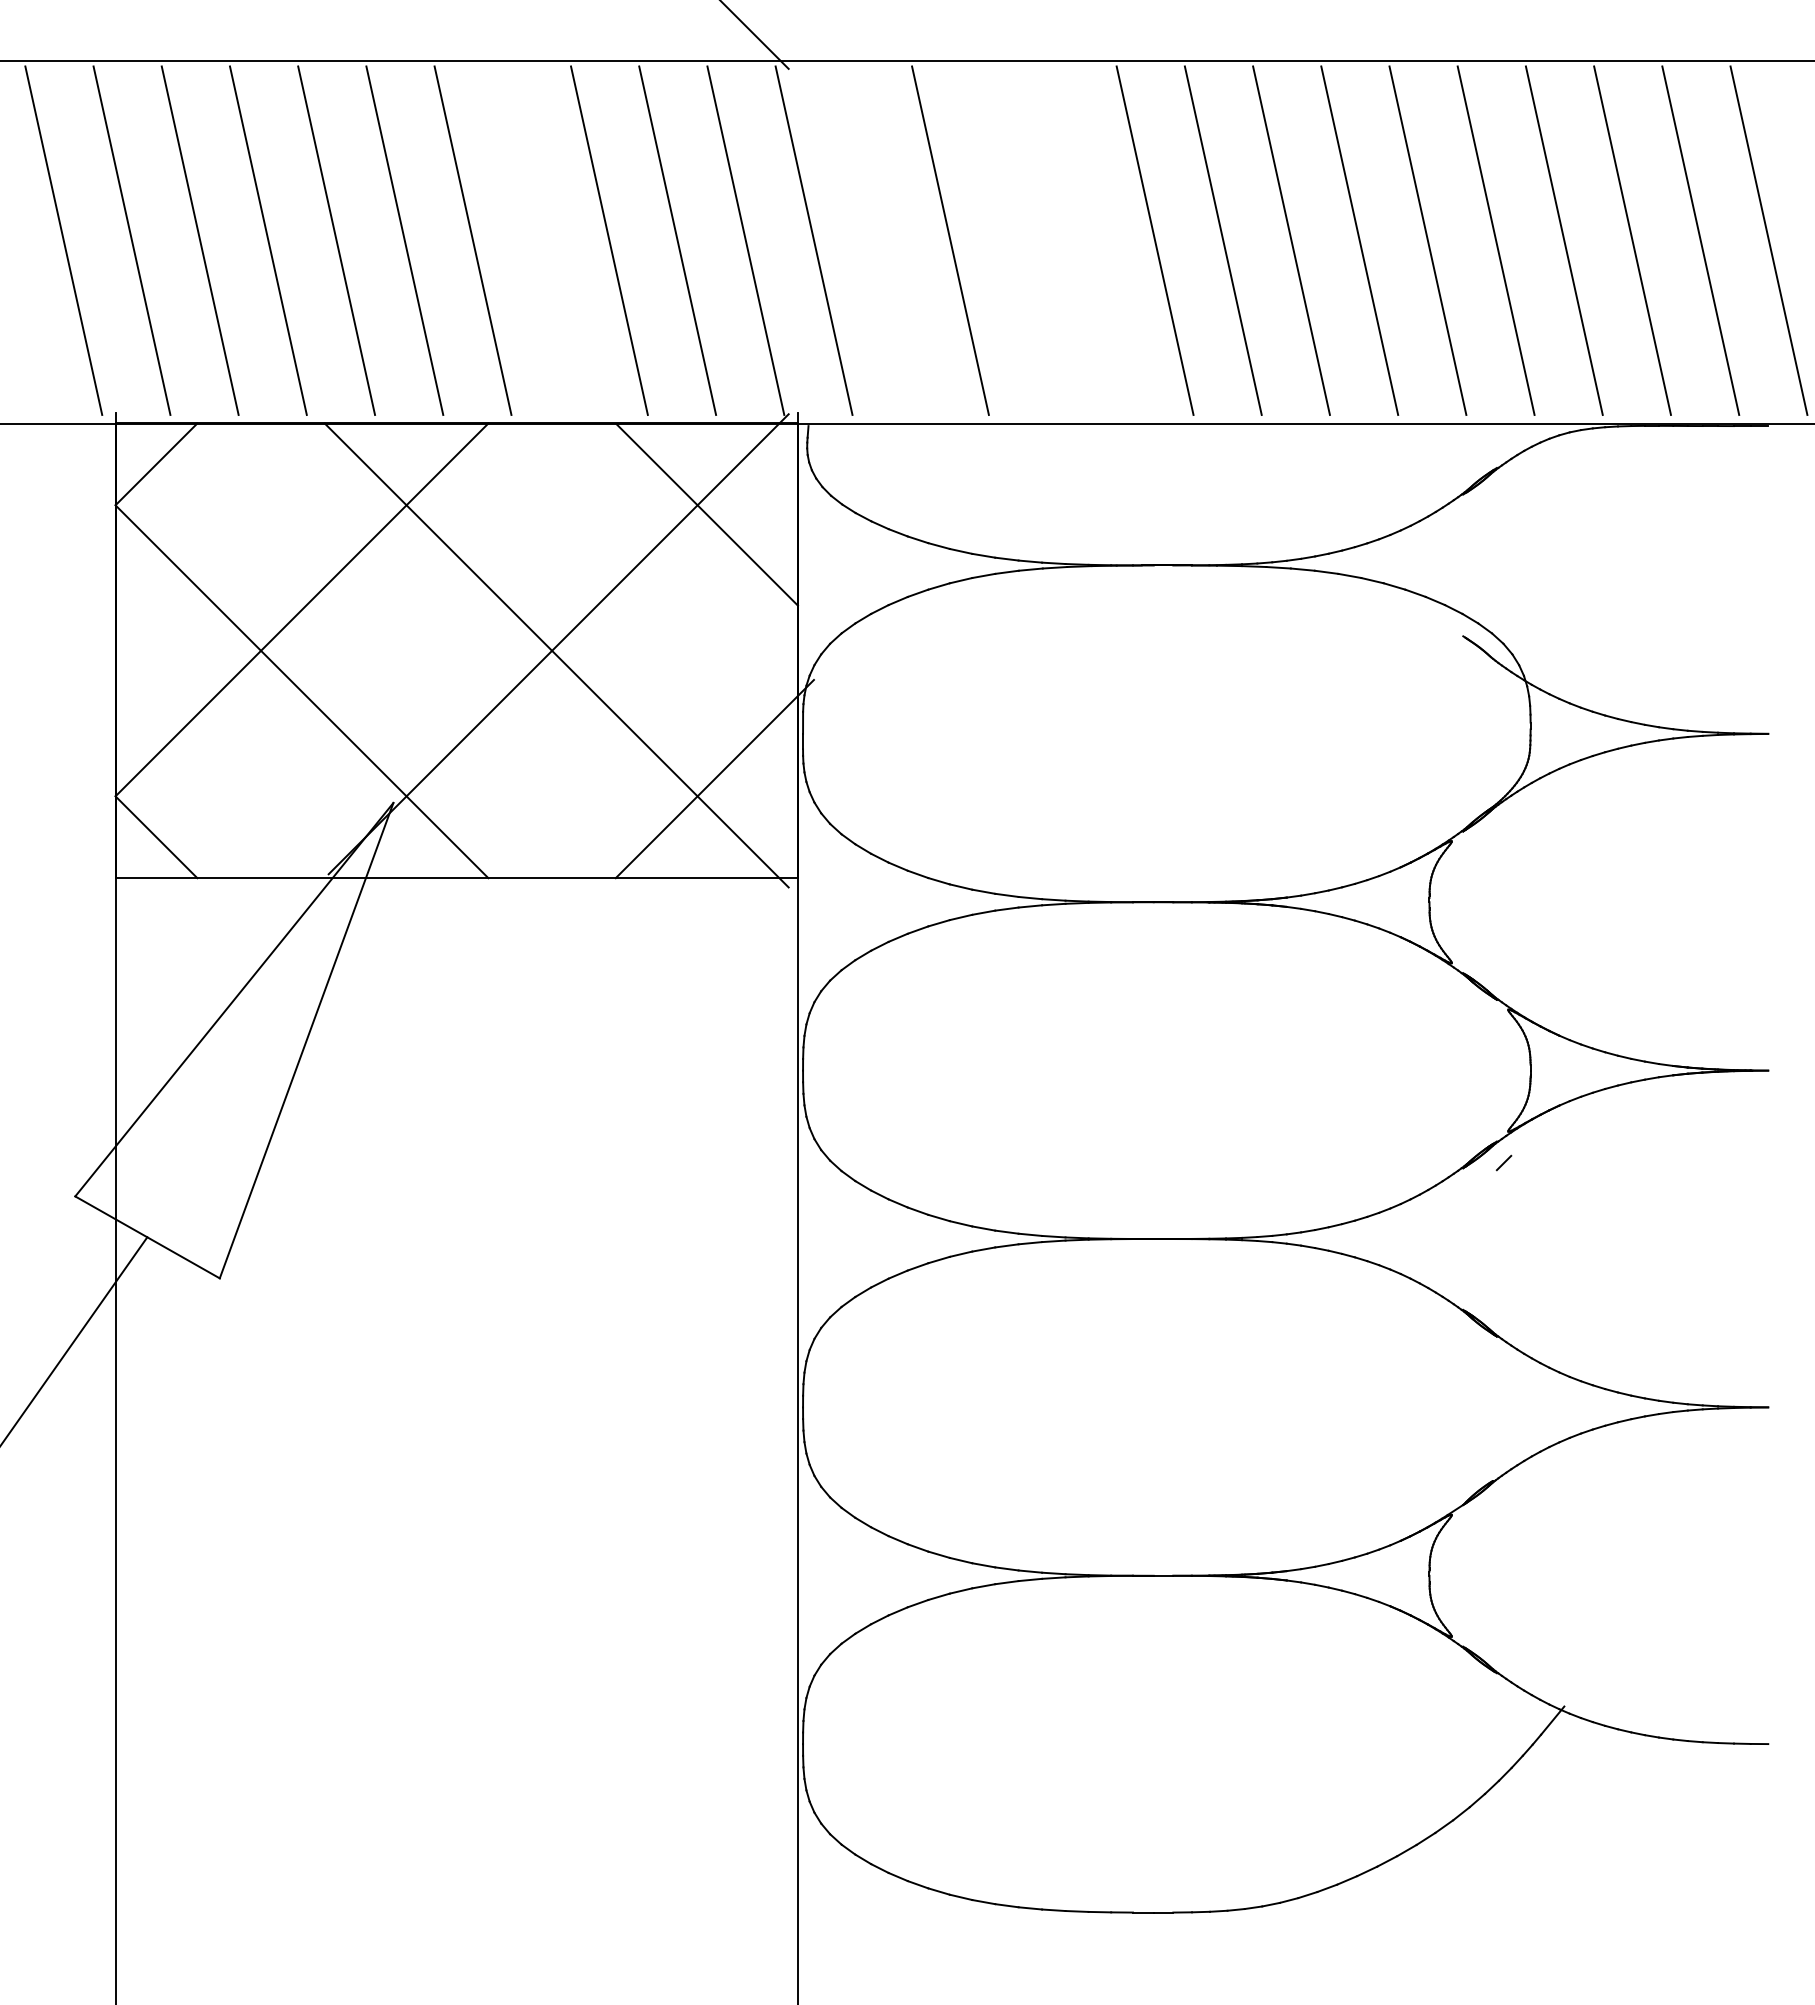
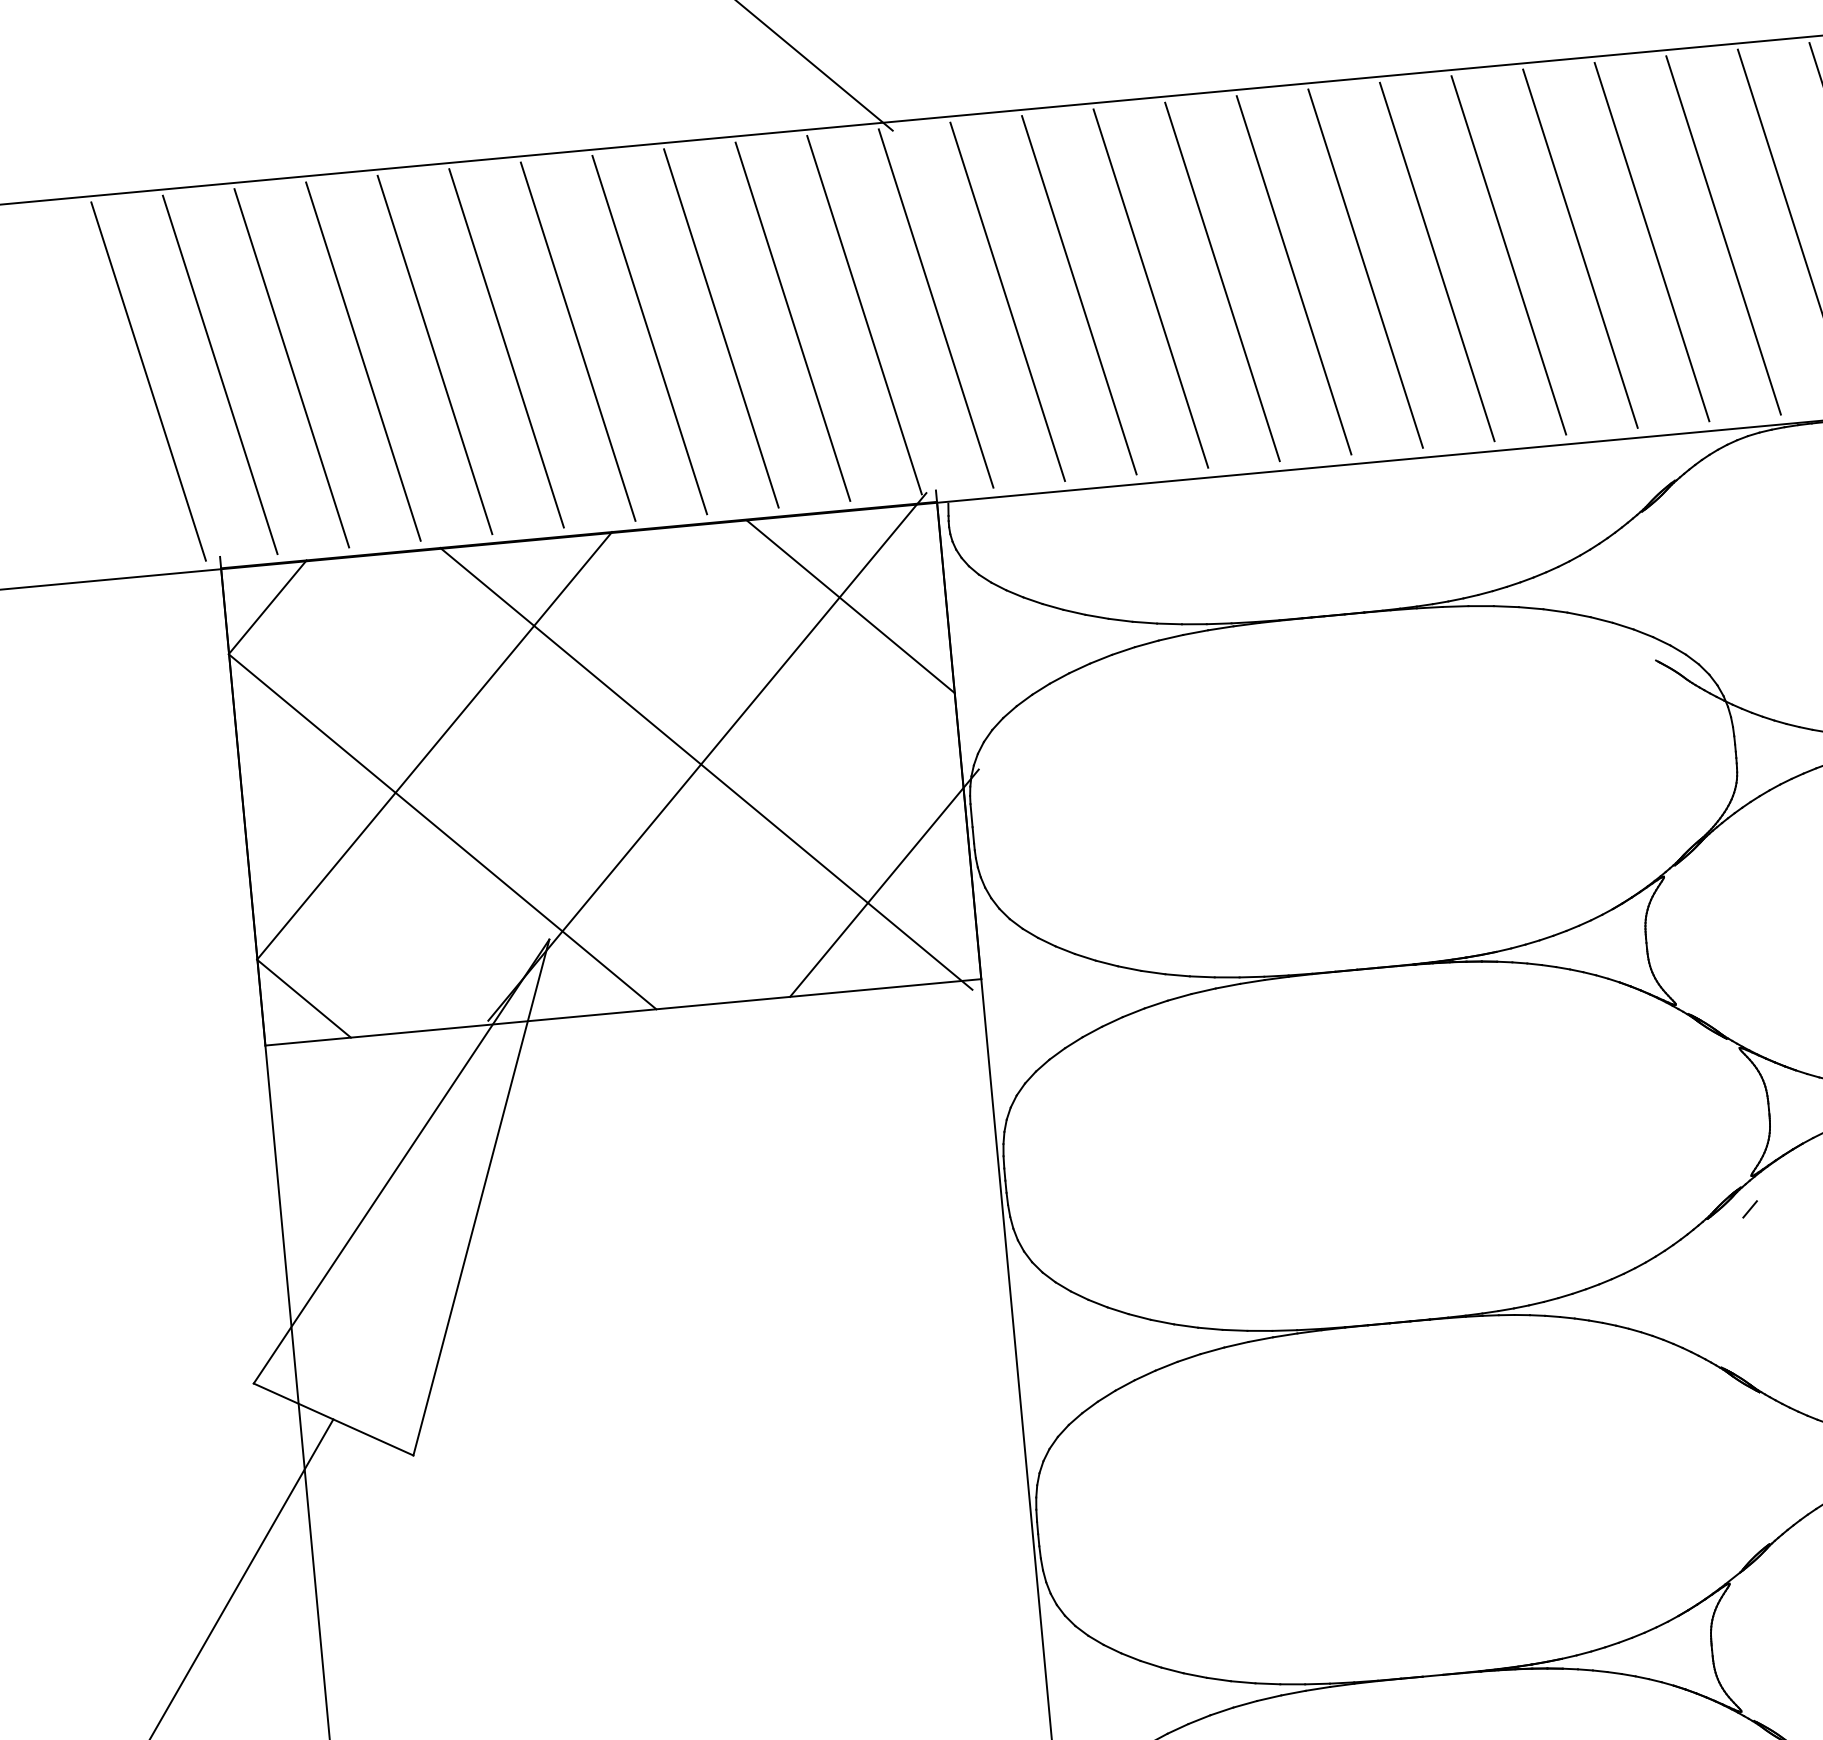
line: (540, 240) -> (648, 334), added
line: (881, 240) -> (1006, 301), added
line: (1018, 240) -> (1150, 288), added
line: (1086, 240) -> (1222, 281), added

